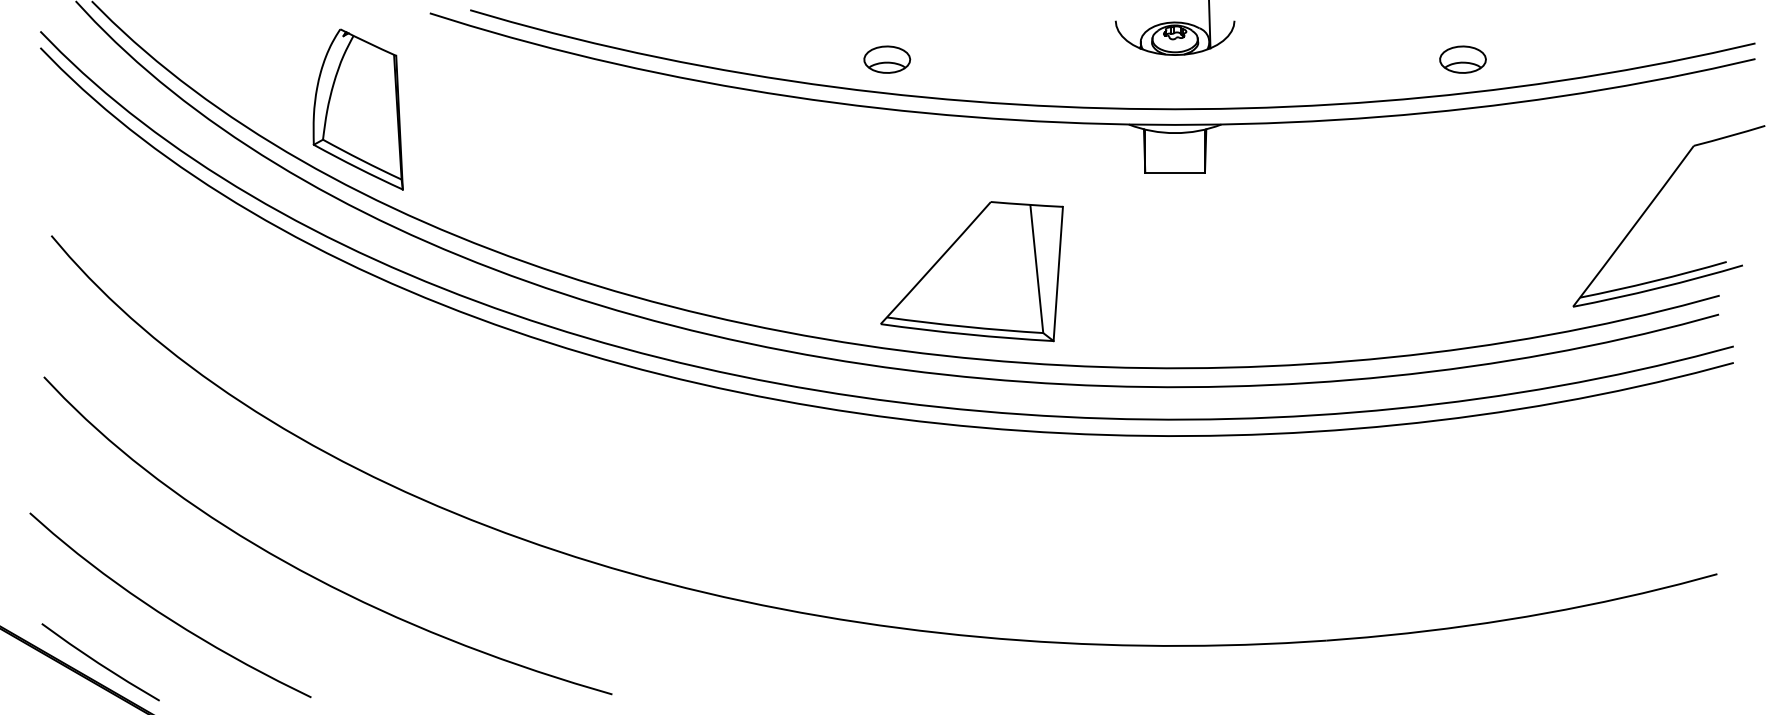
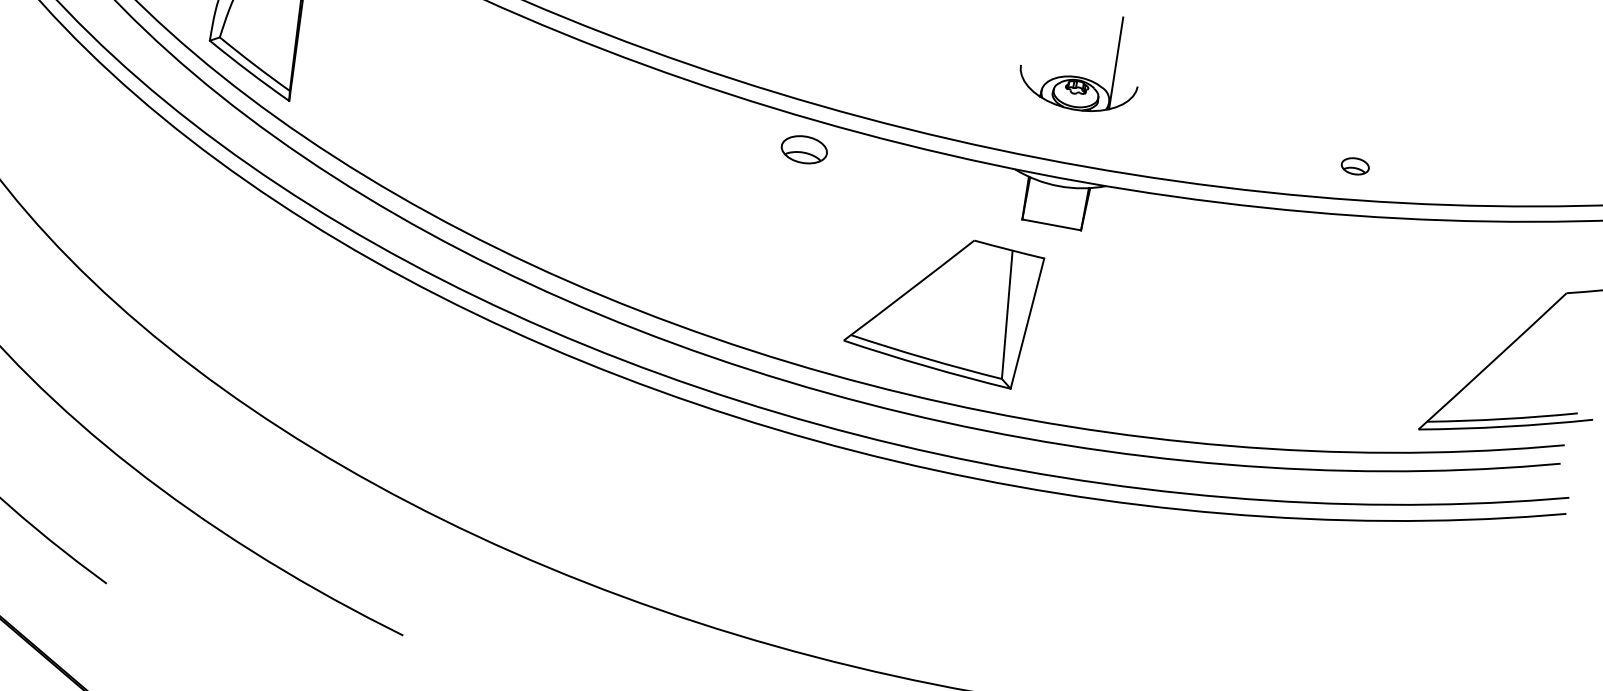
part: (887, 59) -> (804, 149), moved
part: (1462, 59) -> (1354, 166), size x0.6
part: (971, 271) -> (942, 305), moved

